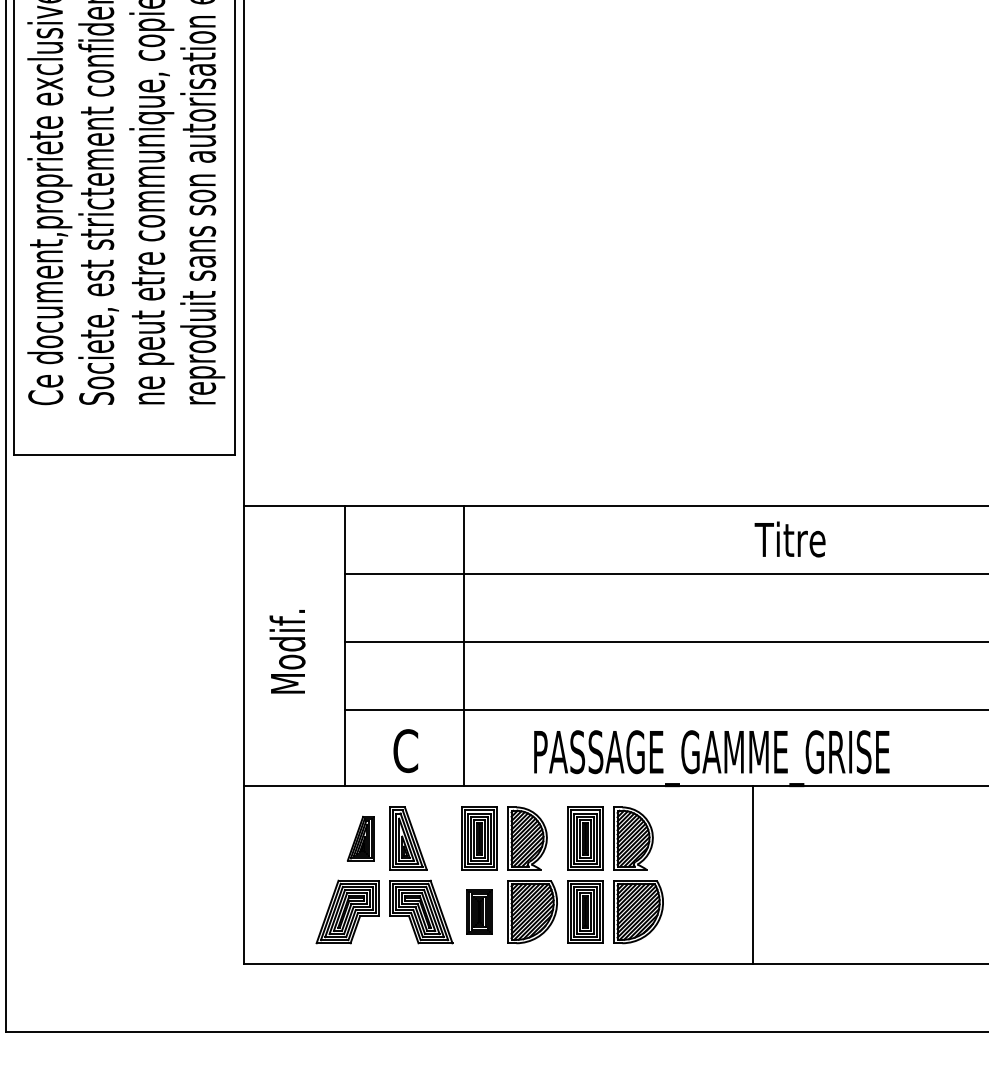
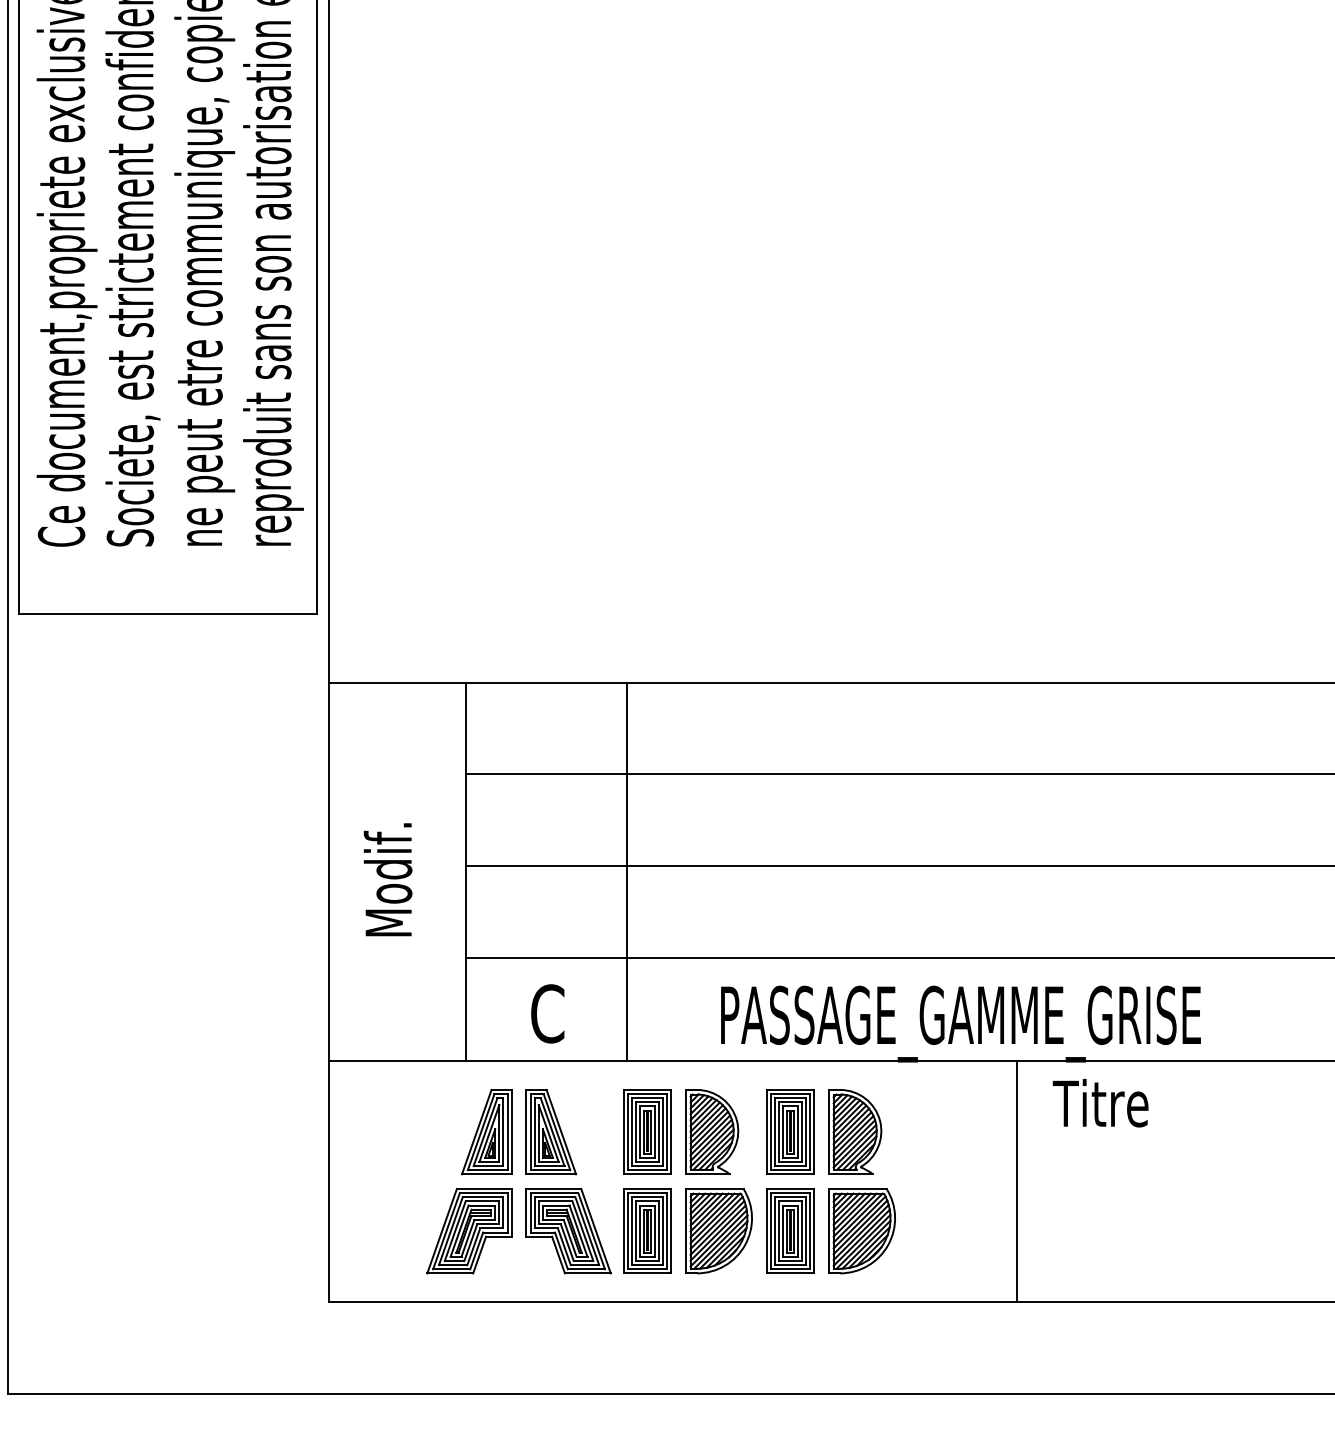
text: (789, 539) -> (1100, 1103), moved
part: (360, 838) -> (486, 1132), size x1.43
part: (479, 911) -> (647, 1230), size x1.43

